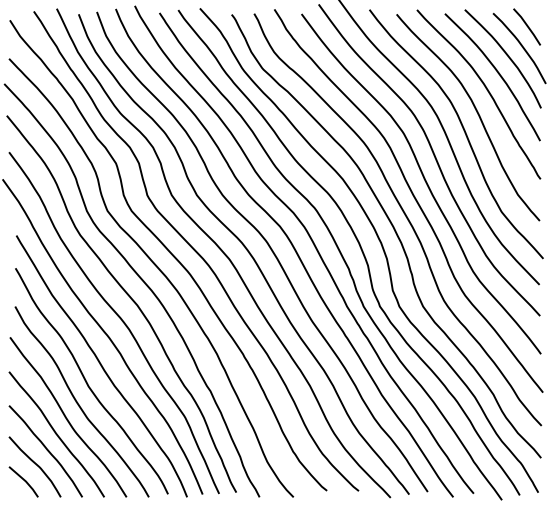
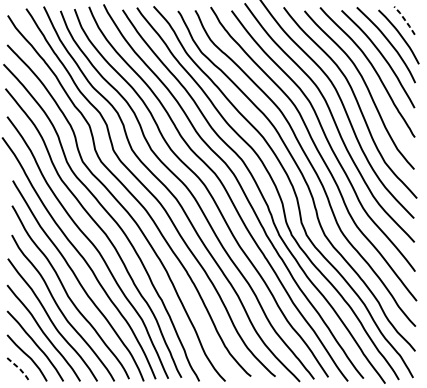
line: (527, 26) -> (404, 20), solid -> dashed
line: (25, 481) -> (19, 369), solid -> dashed

